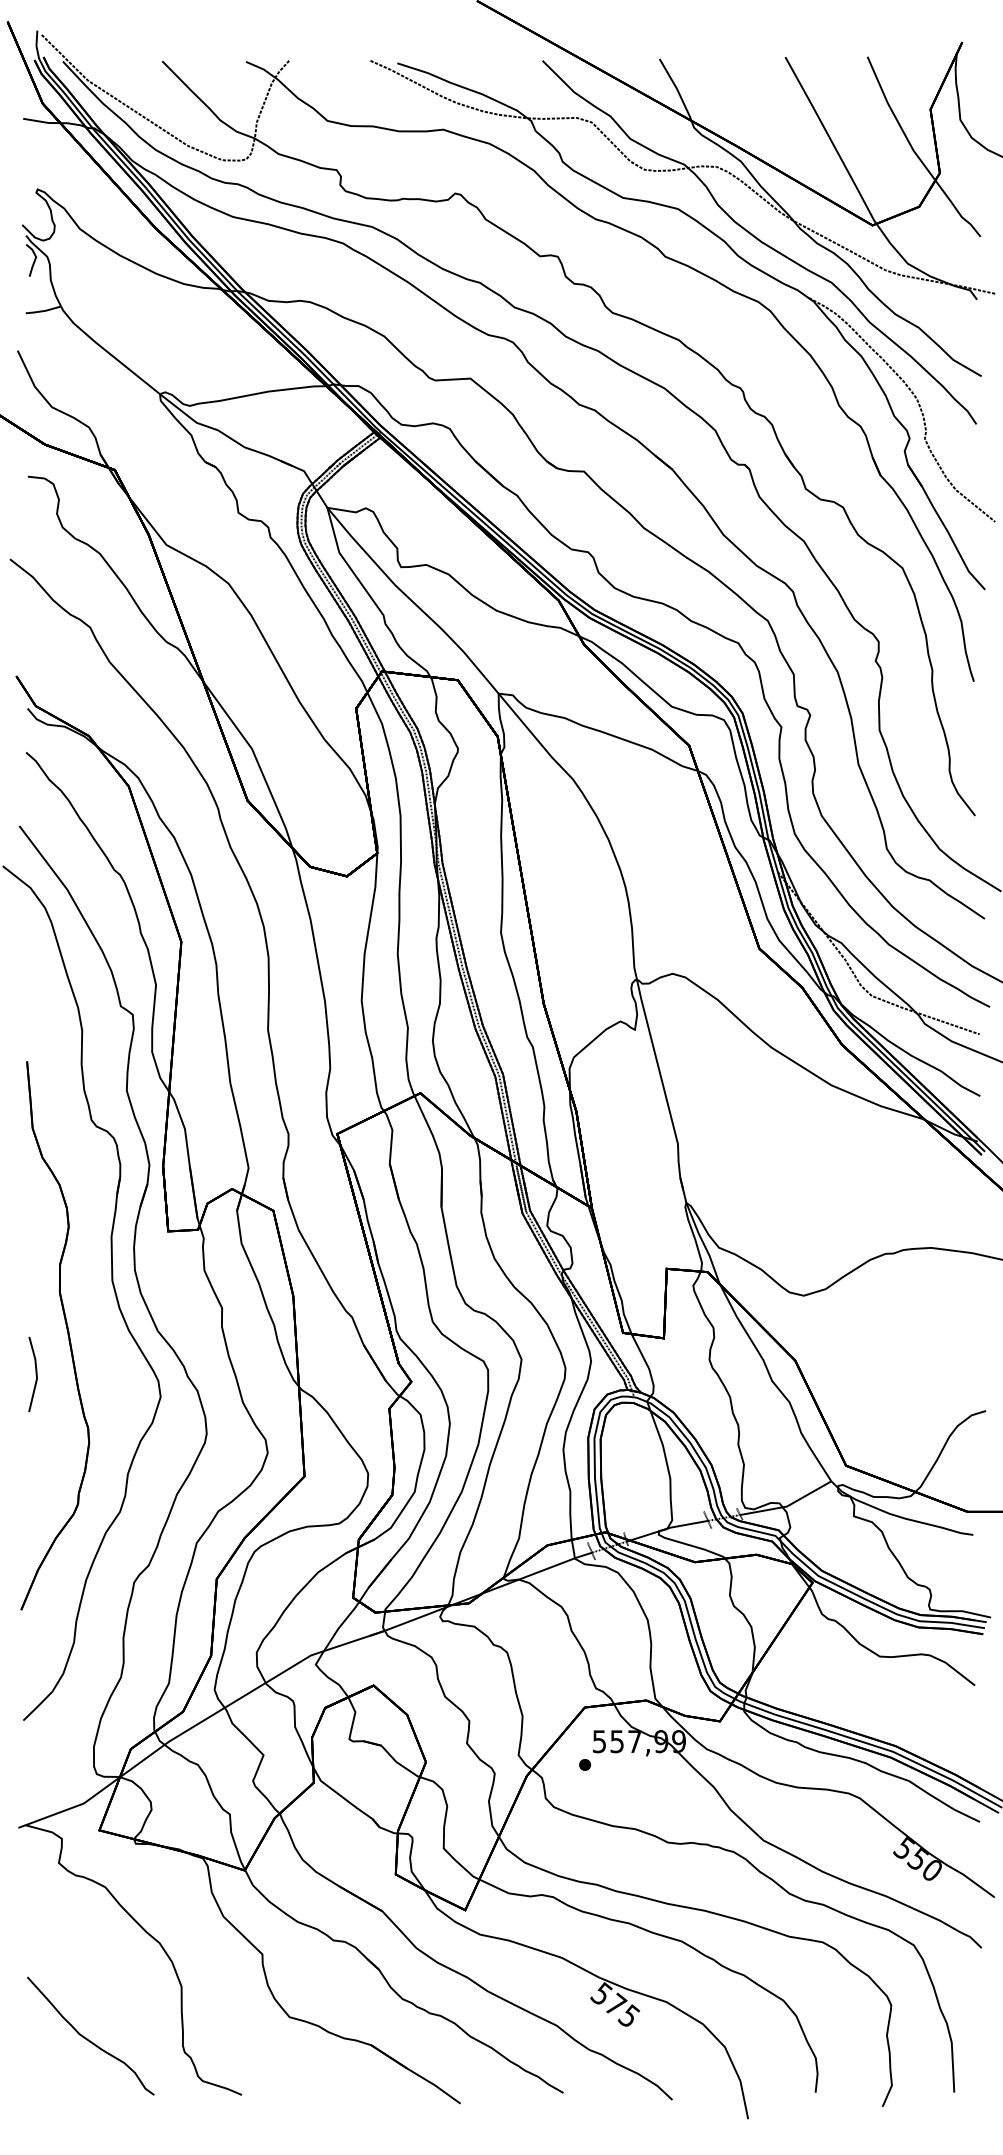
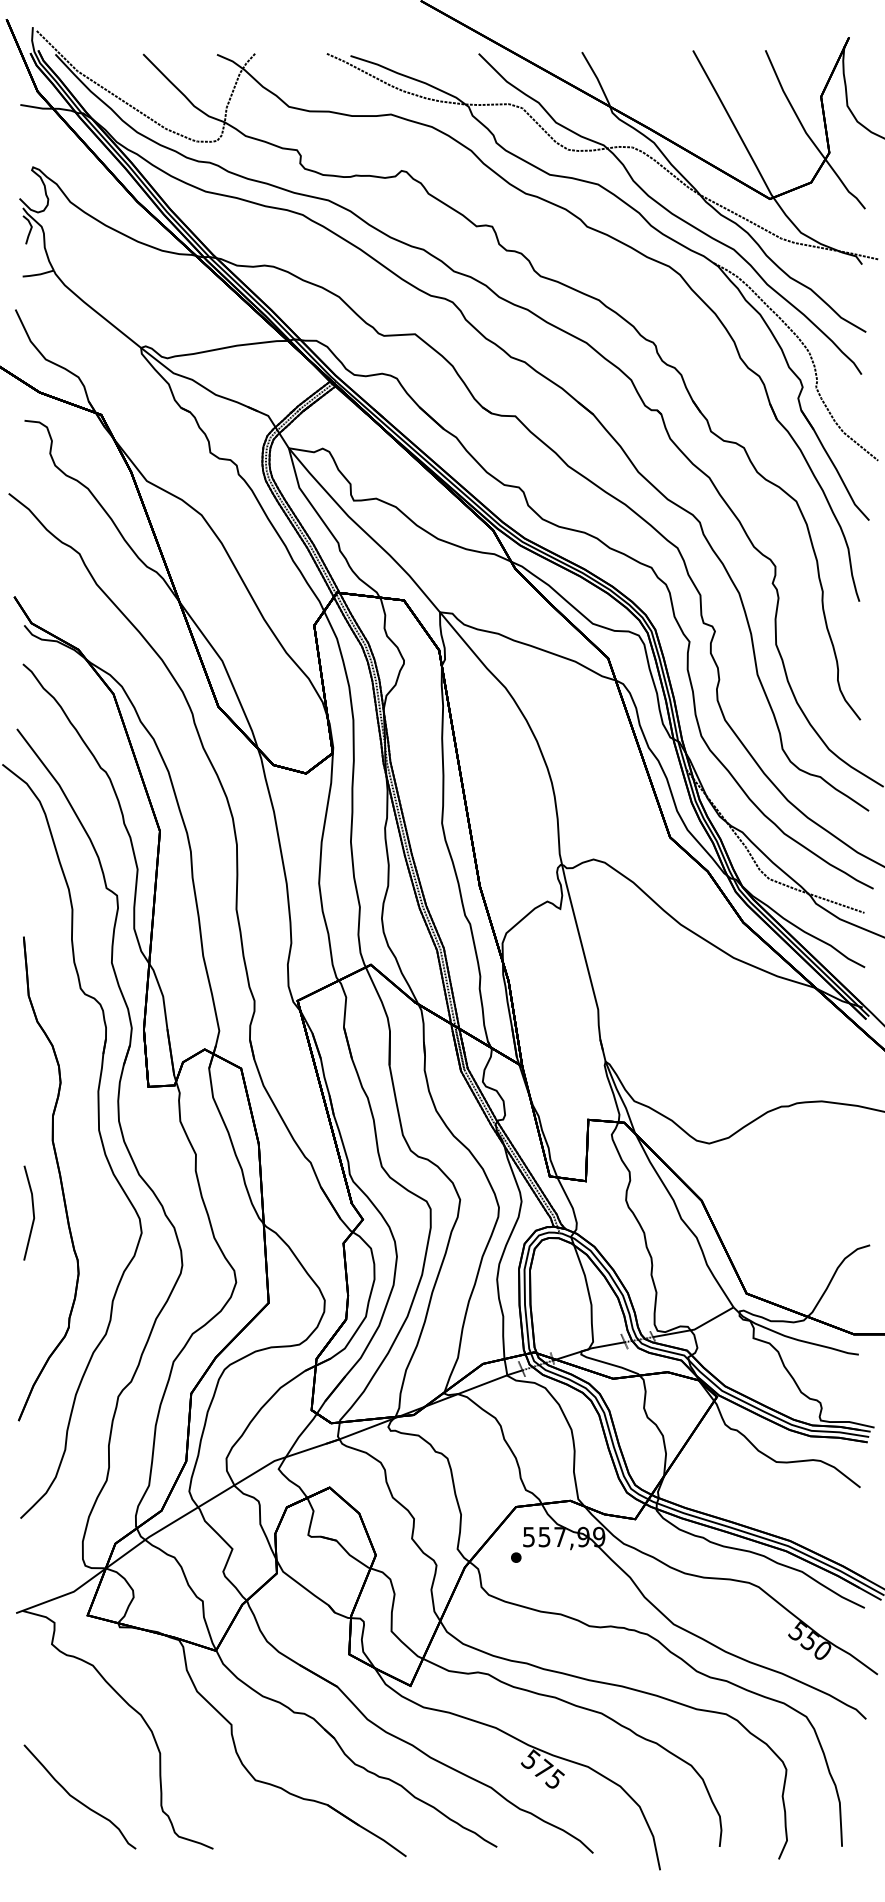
part: (32, 1374) -> (28, 1213), size x1.43

